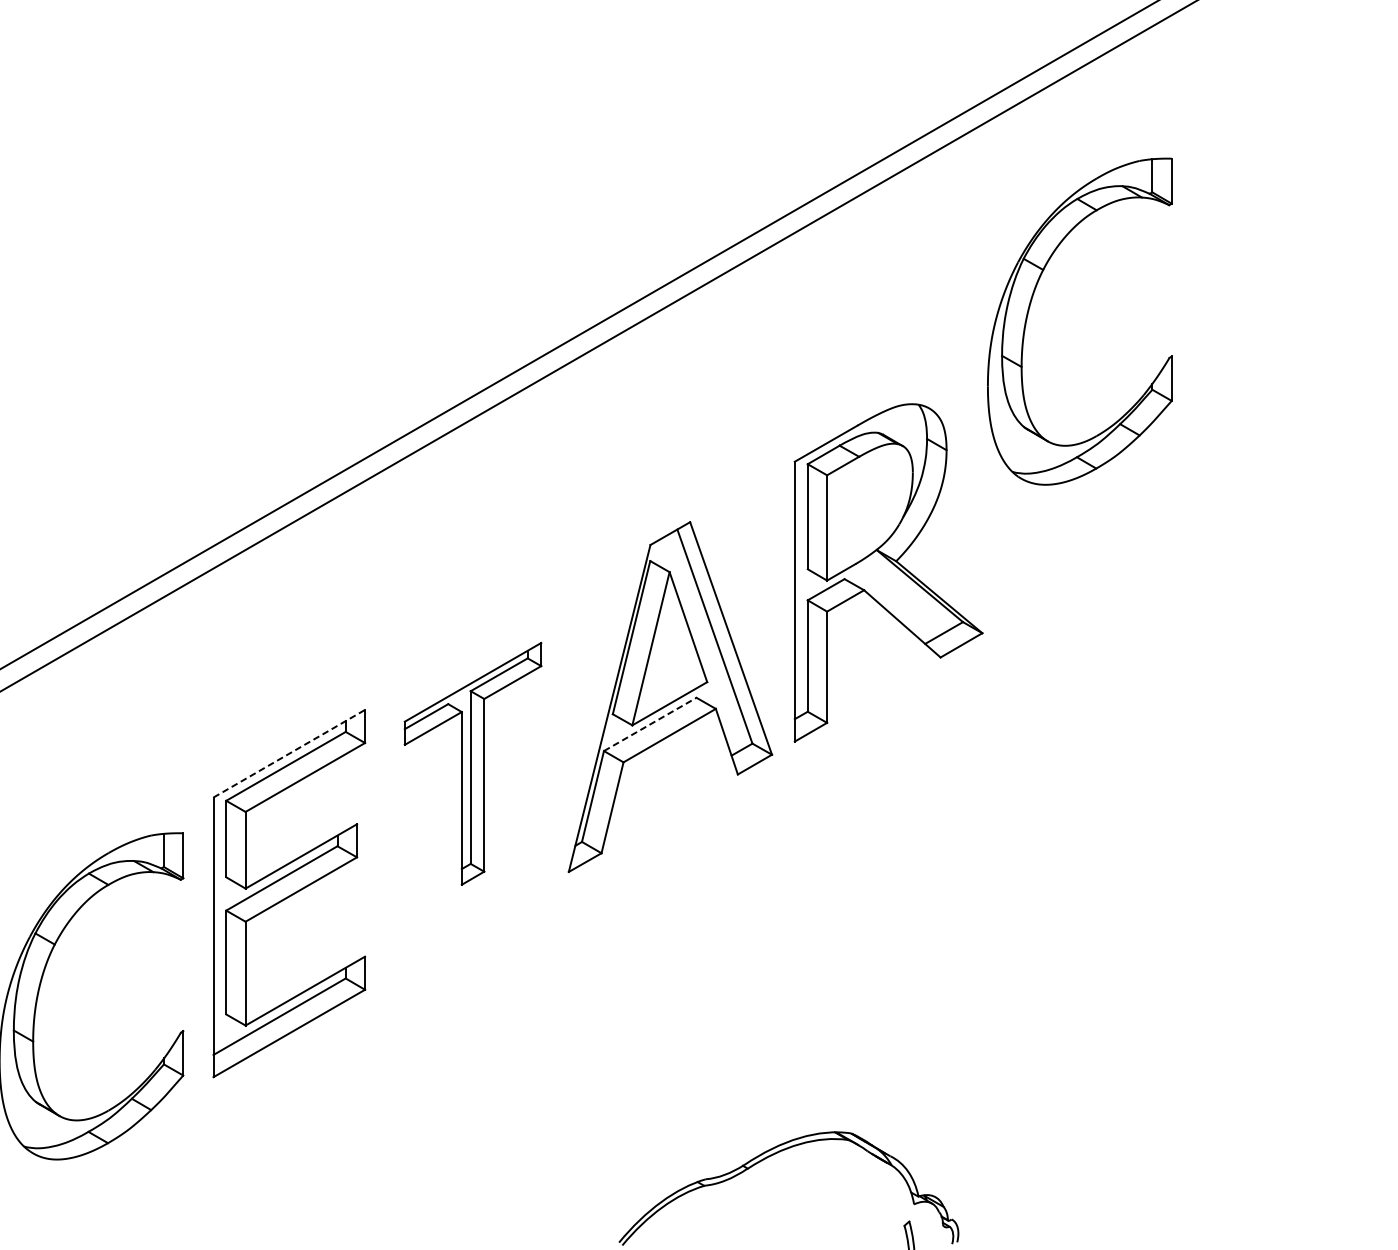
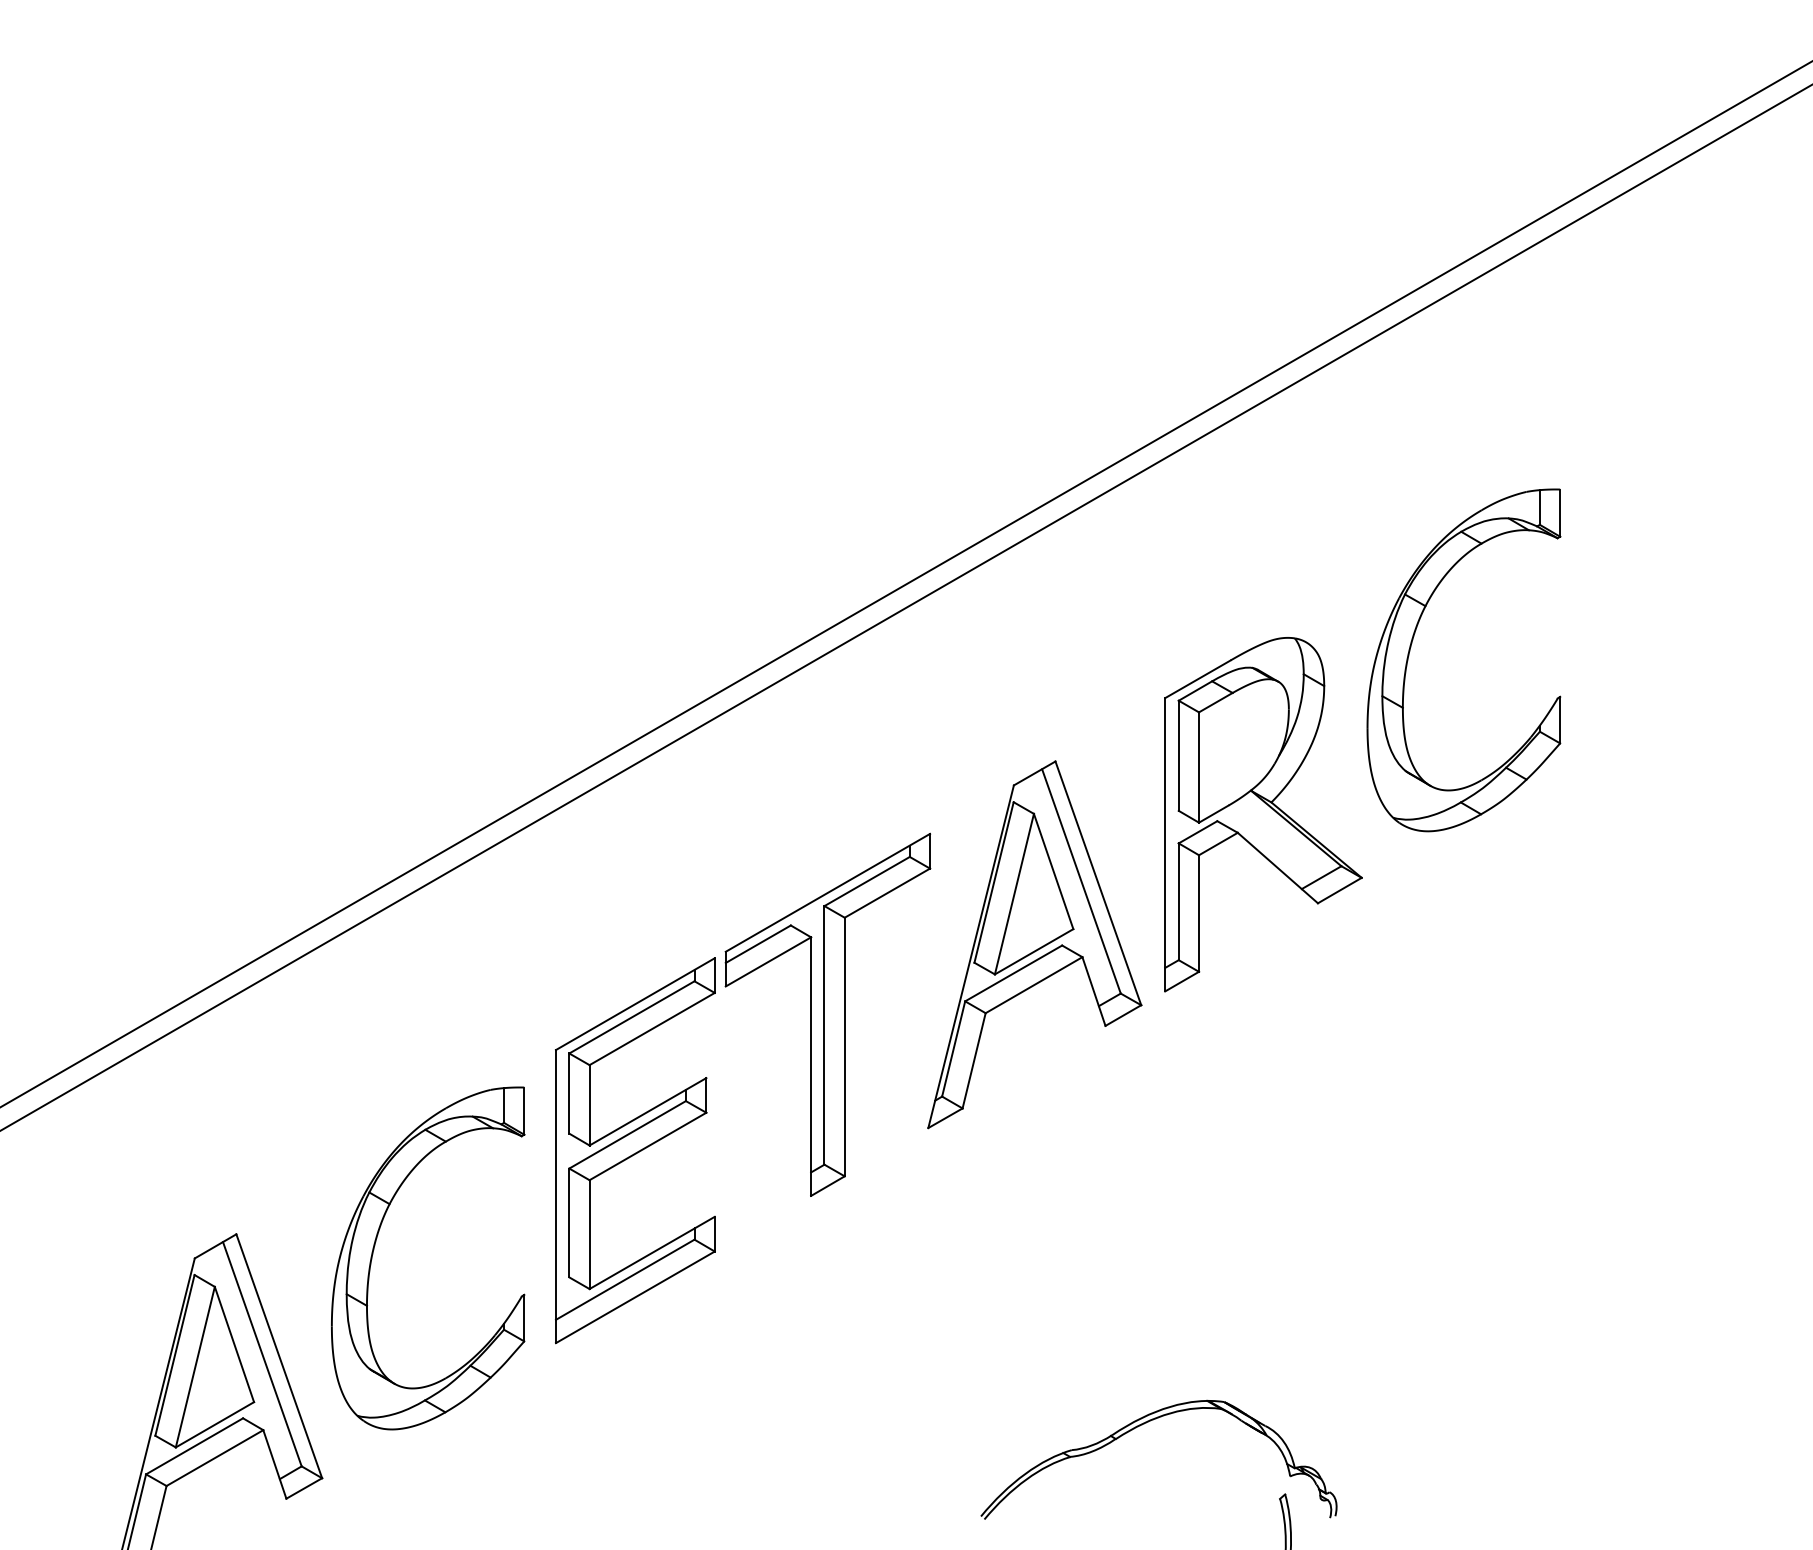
part: (1029, 309) -> (1411, 647), moved
line: (650, 724) -> (1013, 973), dashed -> solid
line: (289, 754) -> (635, 1004), dashed -> solid
part: (472, 763) -> (827, 1014), size x1.43

